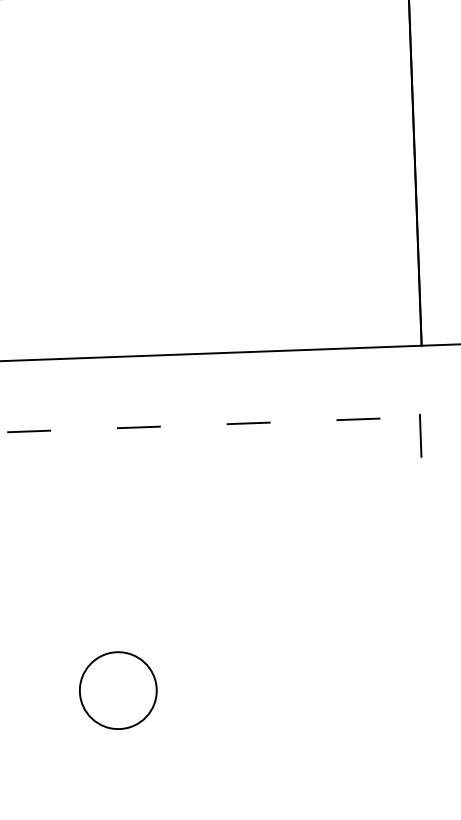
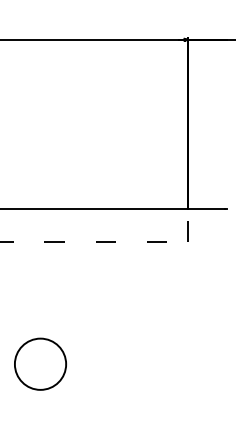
line: (419, 435) -> (187, 231), moved
circle: (118, 688) -> (40, 363), size x1.43

